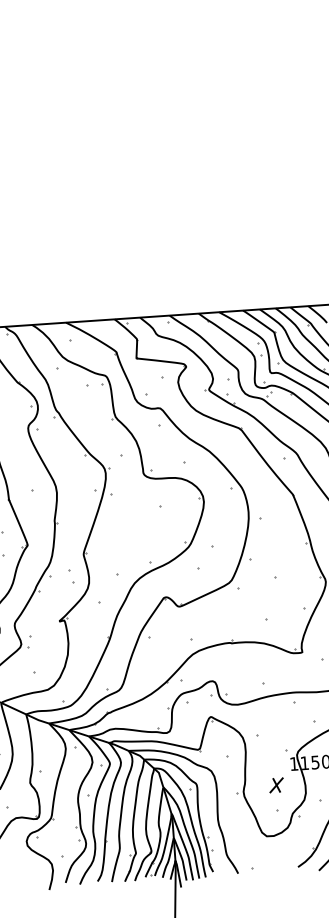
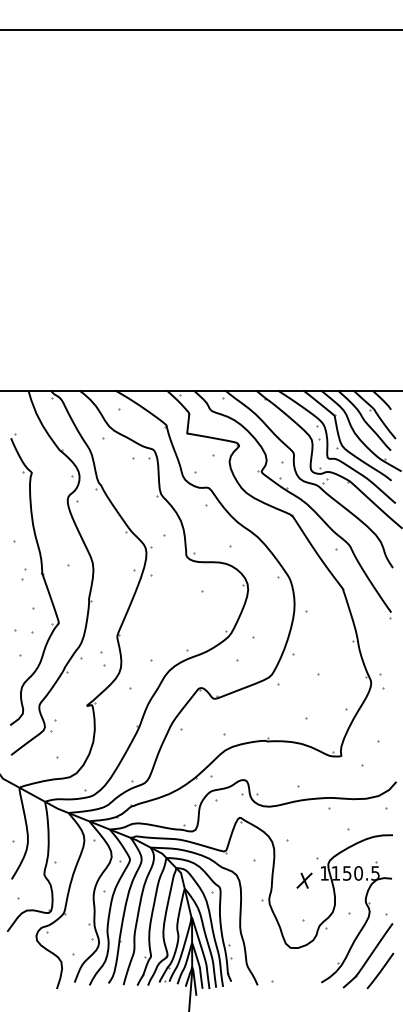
part: (276, 785) -> (304, 880), moved

